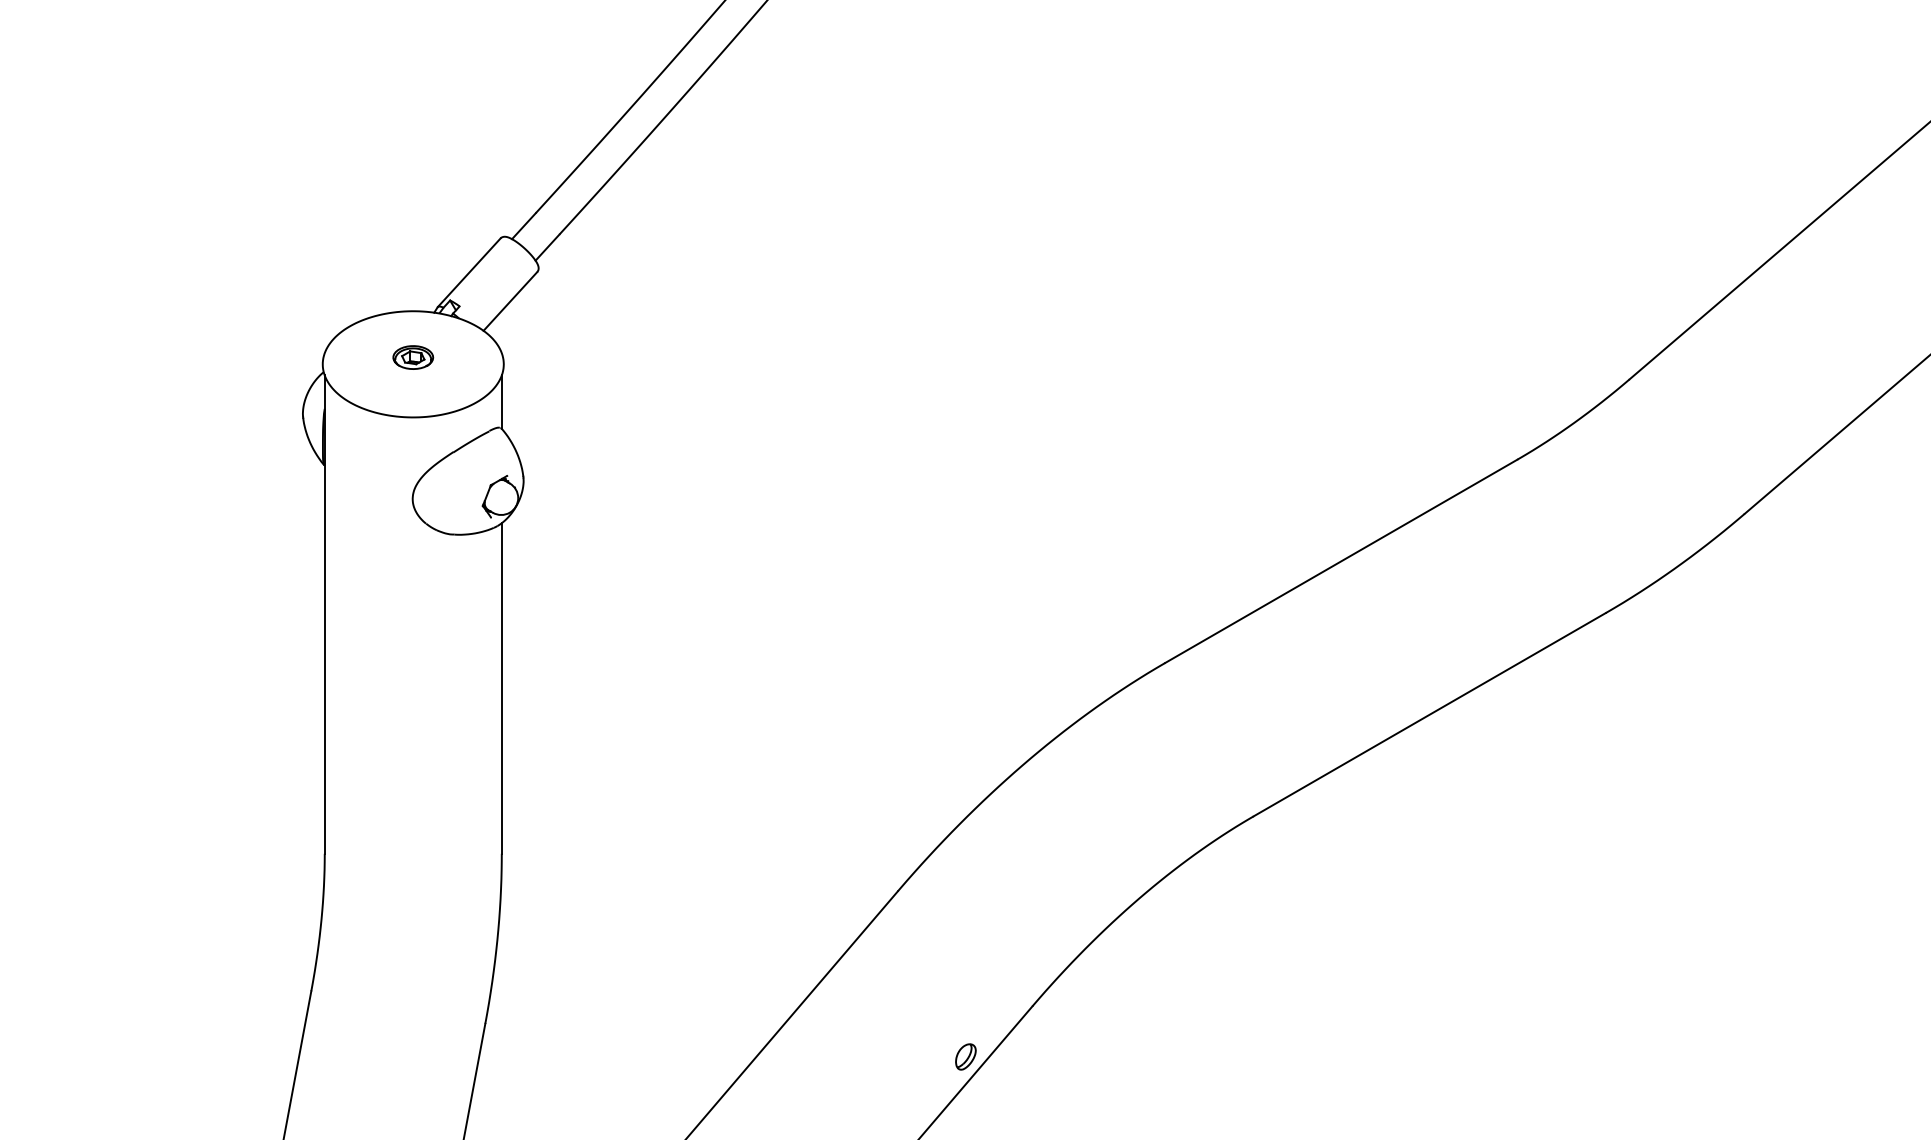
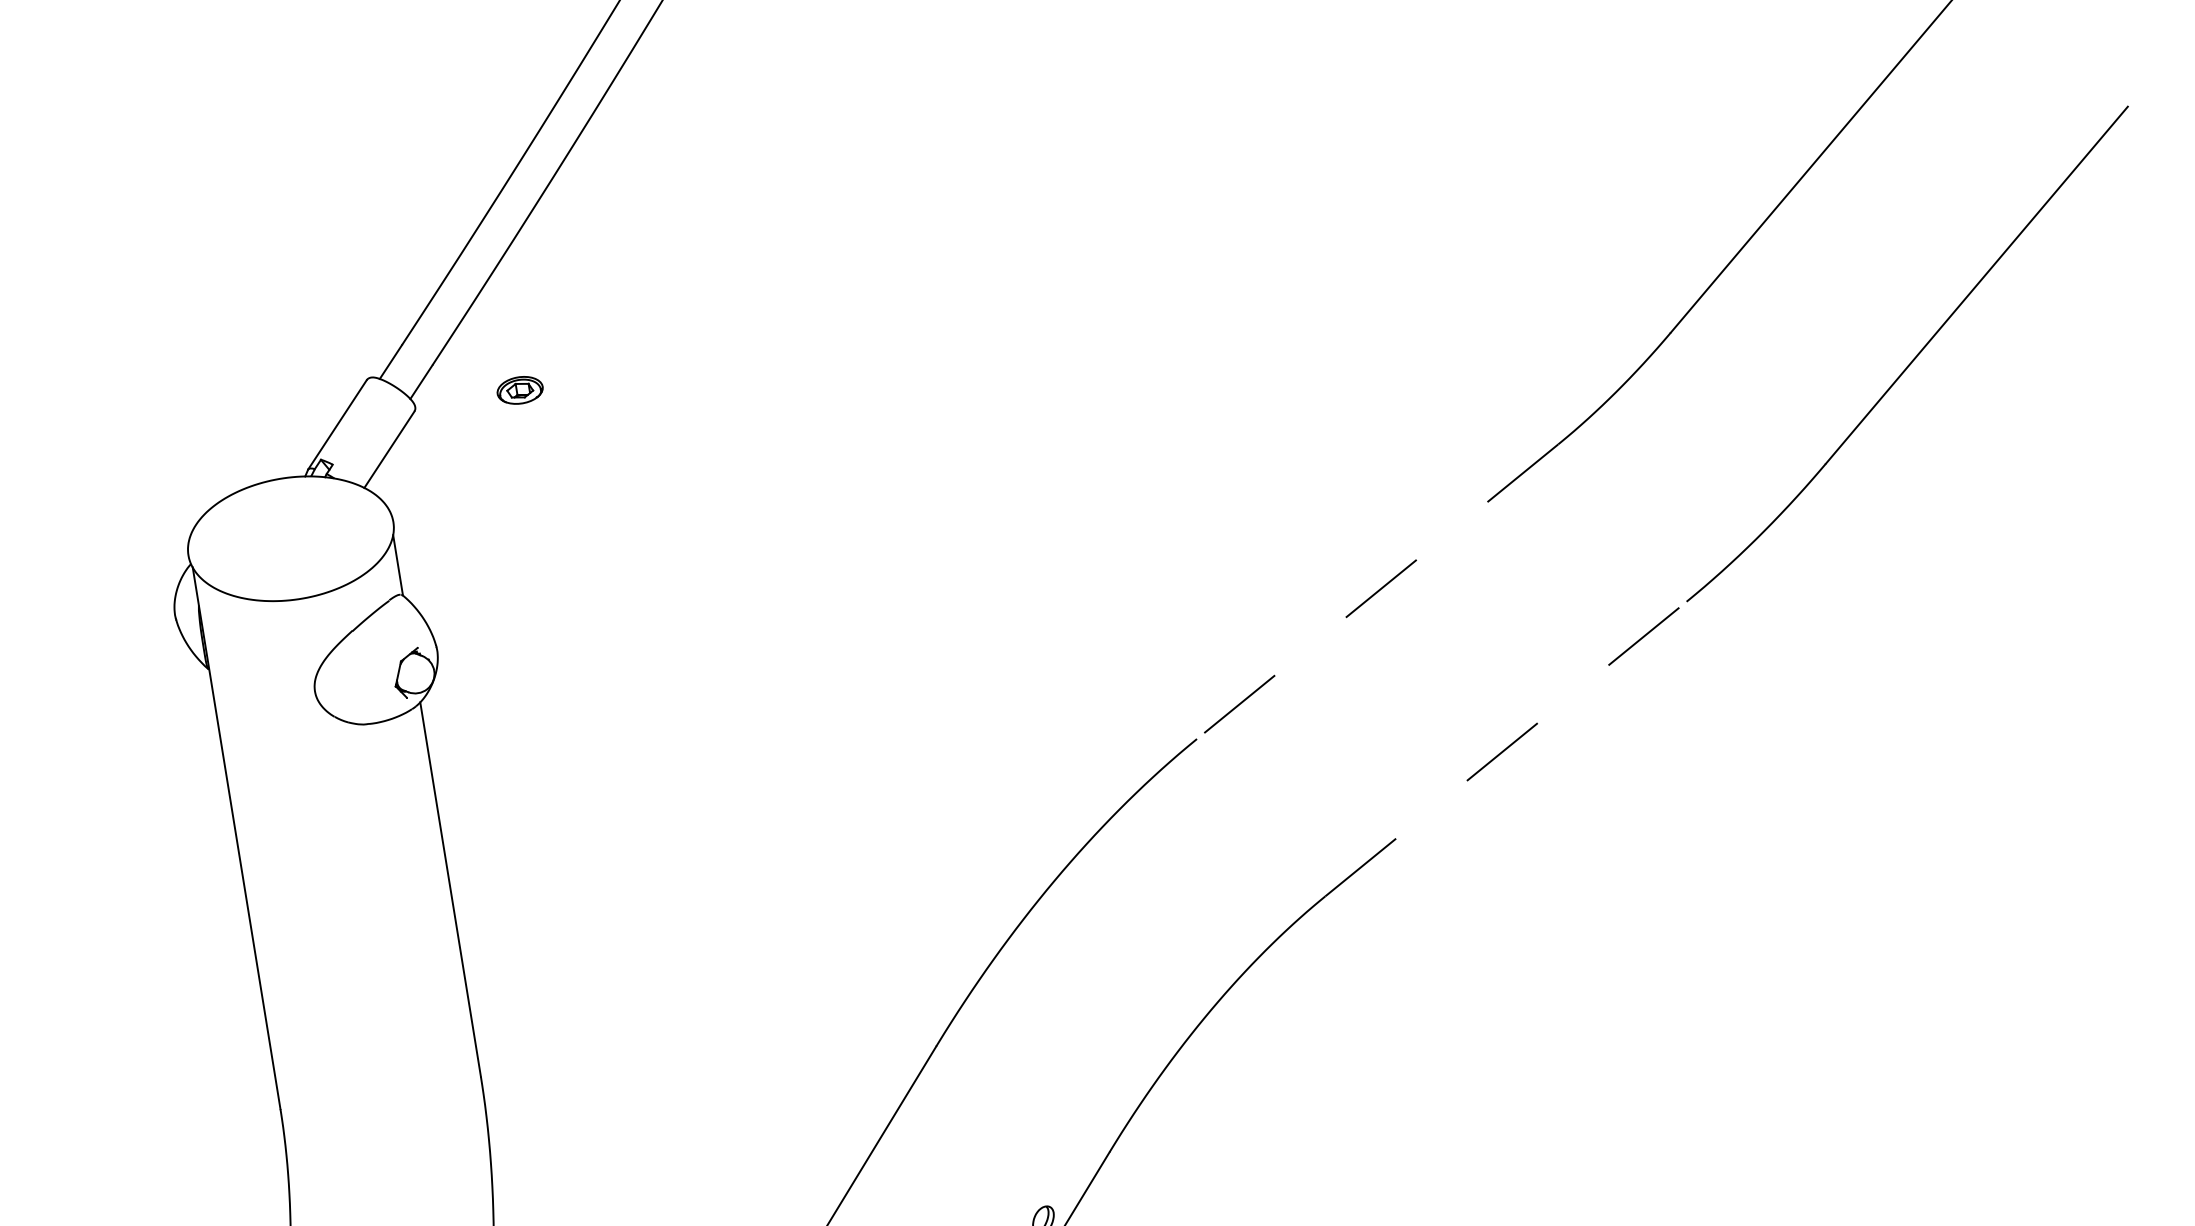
part: (413, 357) -> (520, 390), moved
line: (1340, 561) -> (1376, 591), solid -> dashed
line: (1430, 714) -> (1506, 748), solid -> dashed

